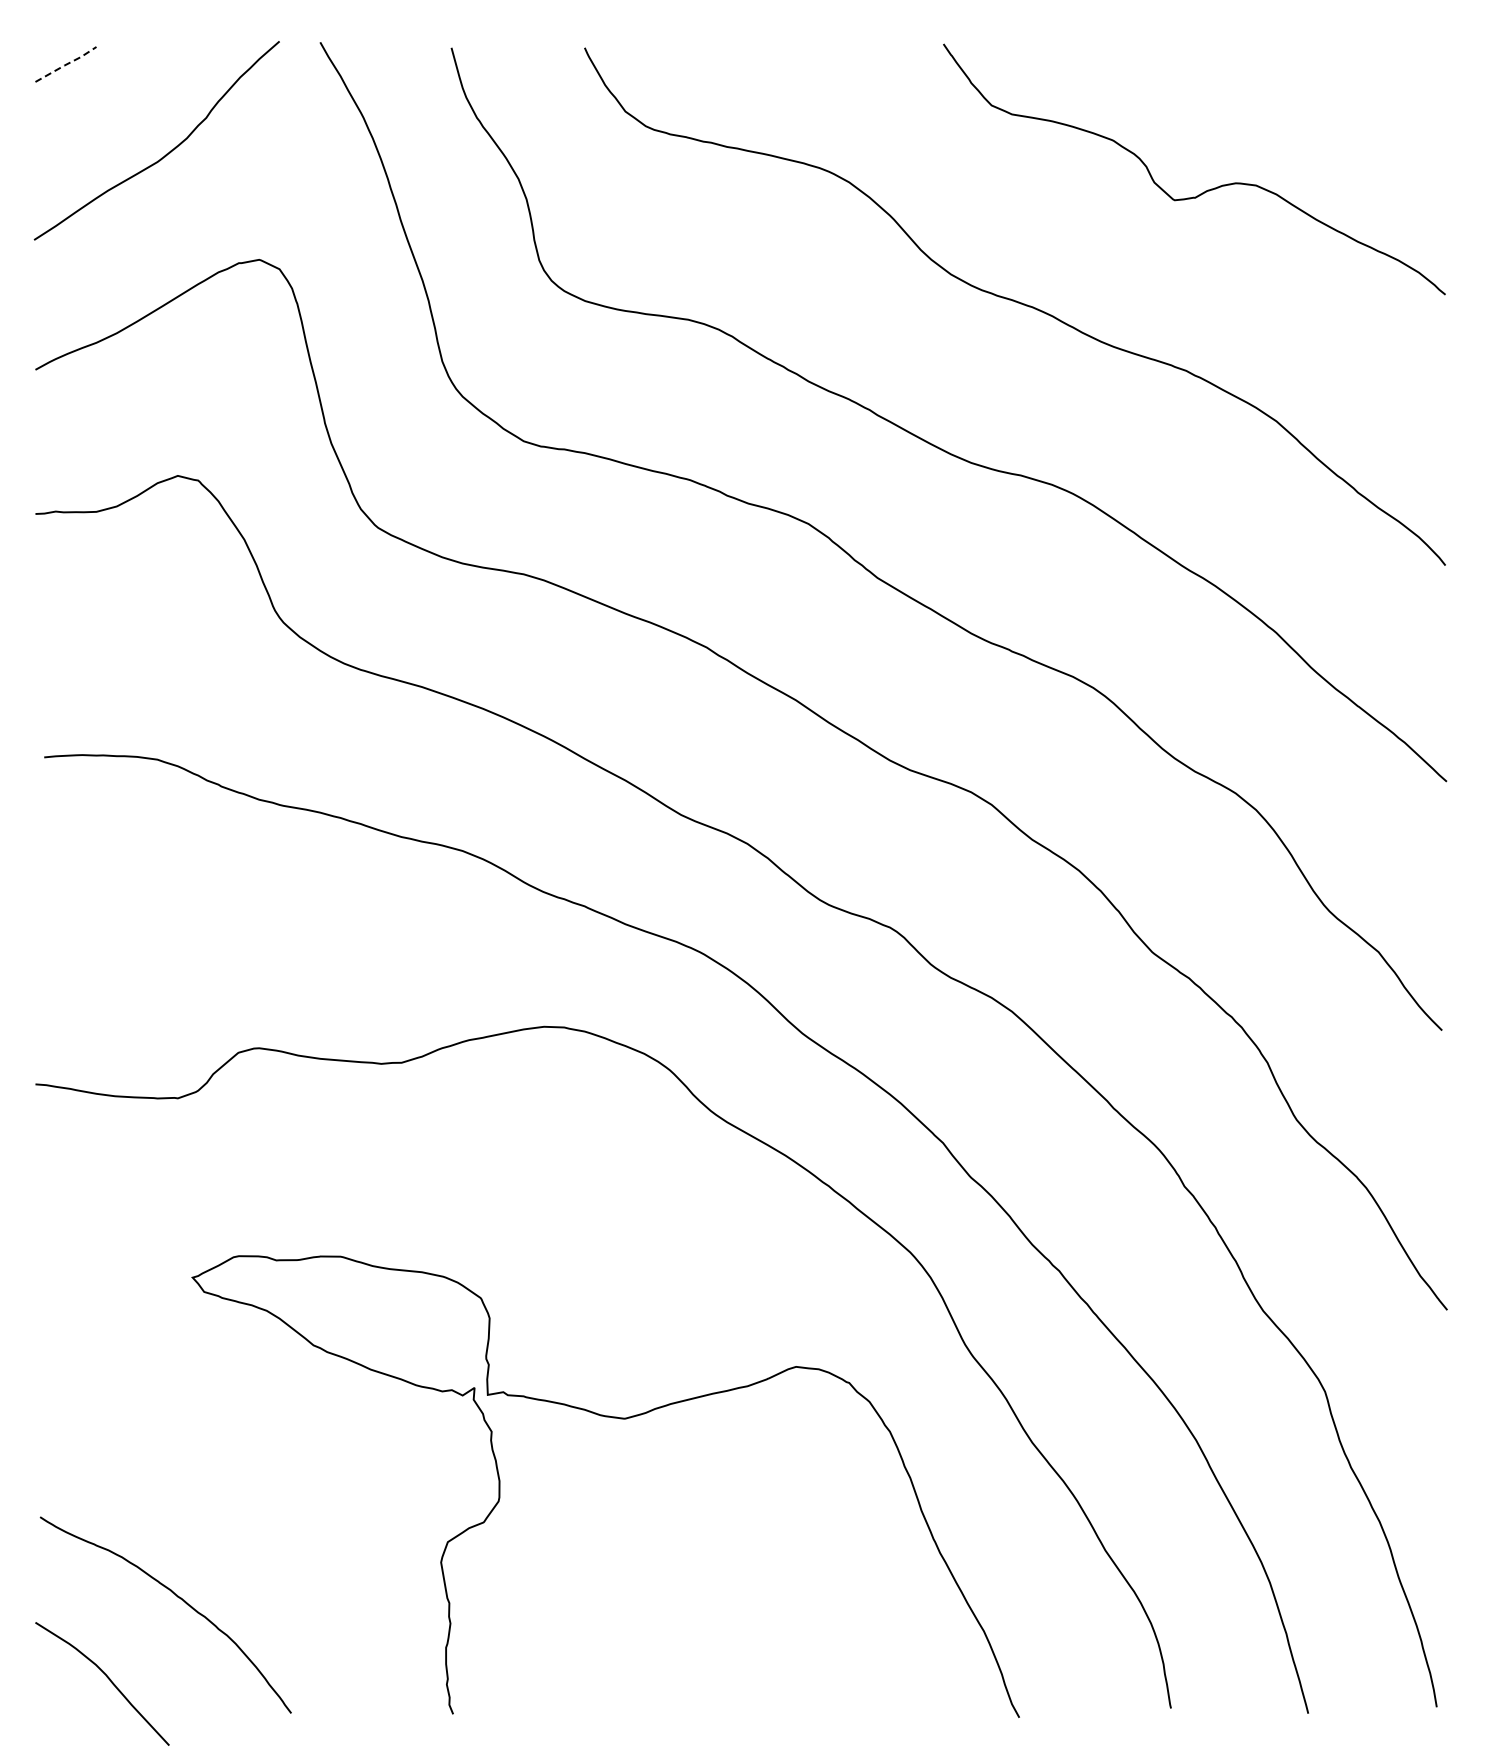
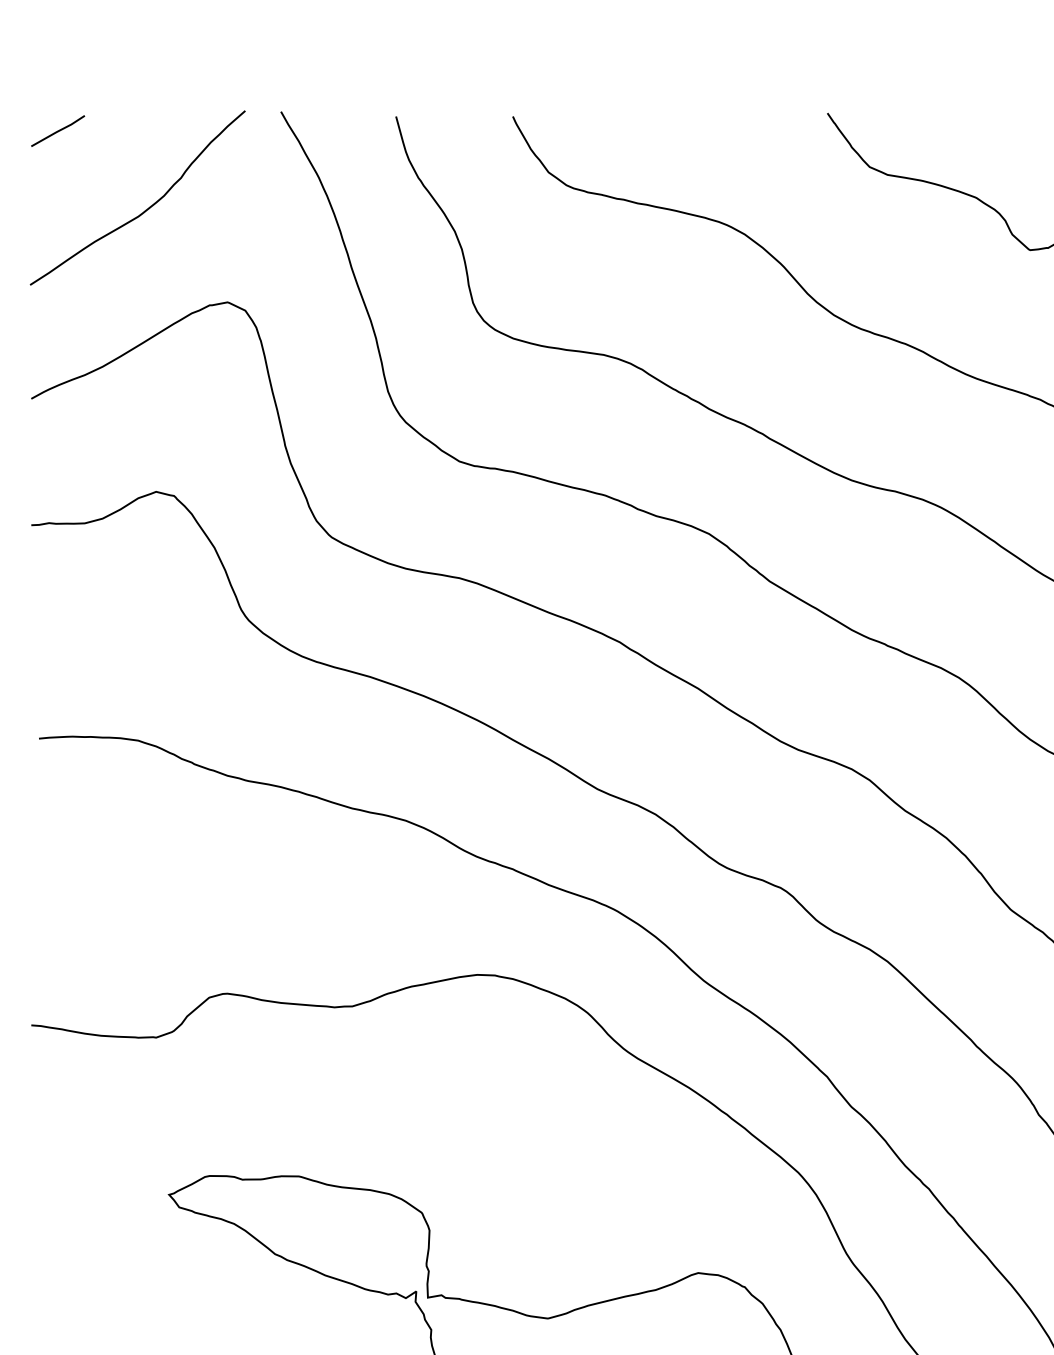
line: (66, 64) -> (58, 131), dashed -> solid

